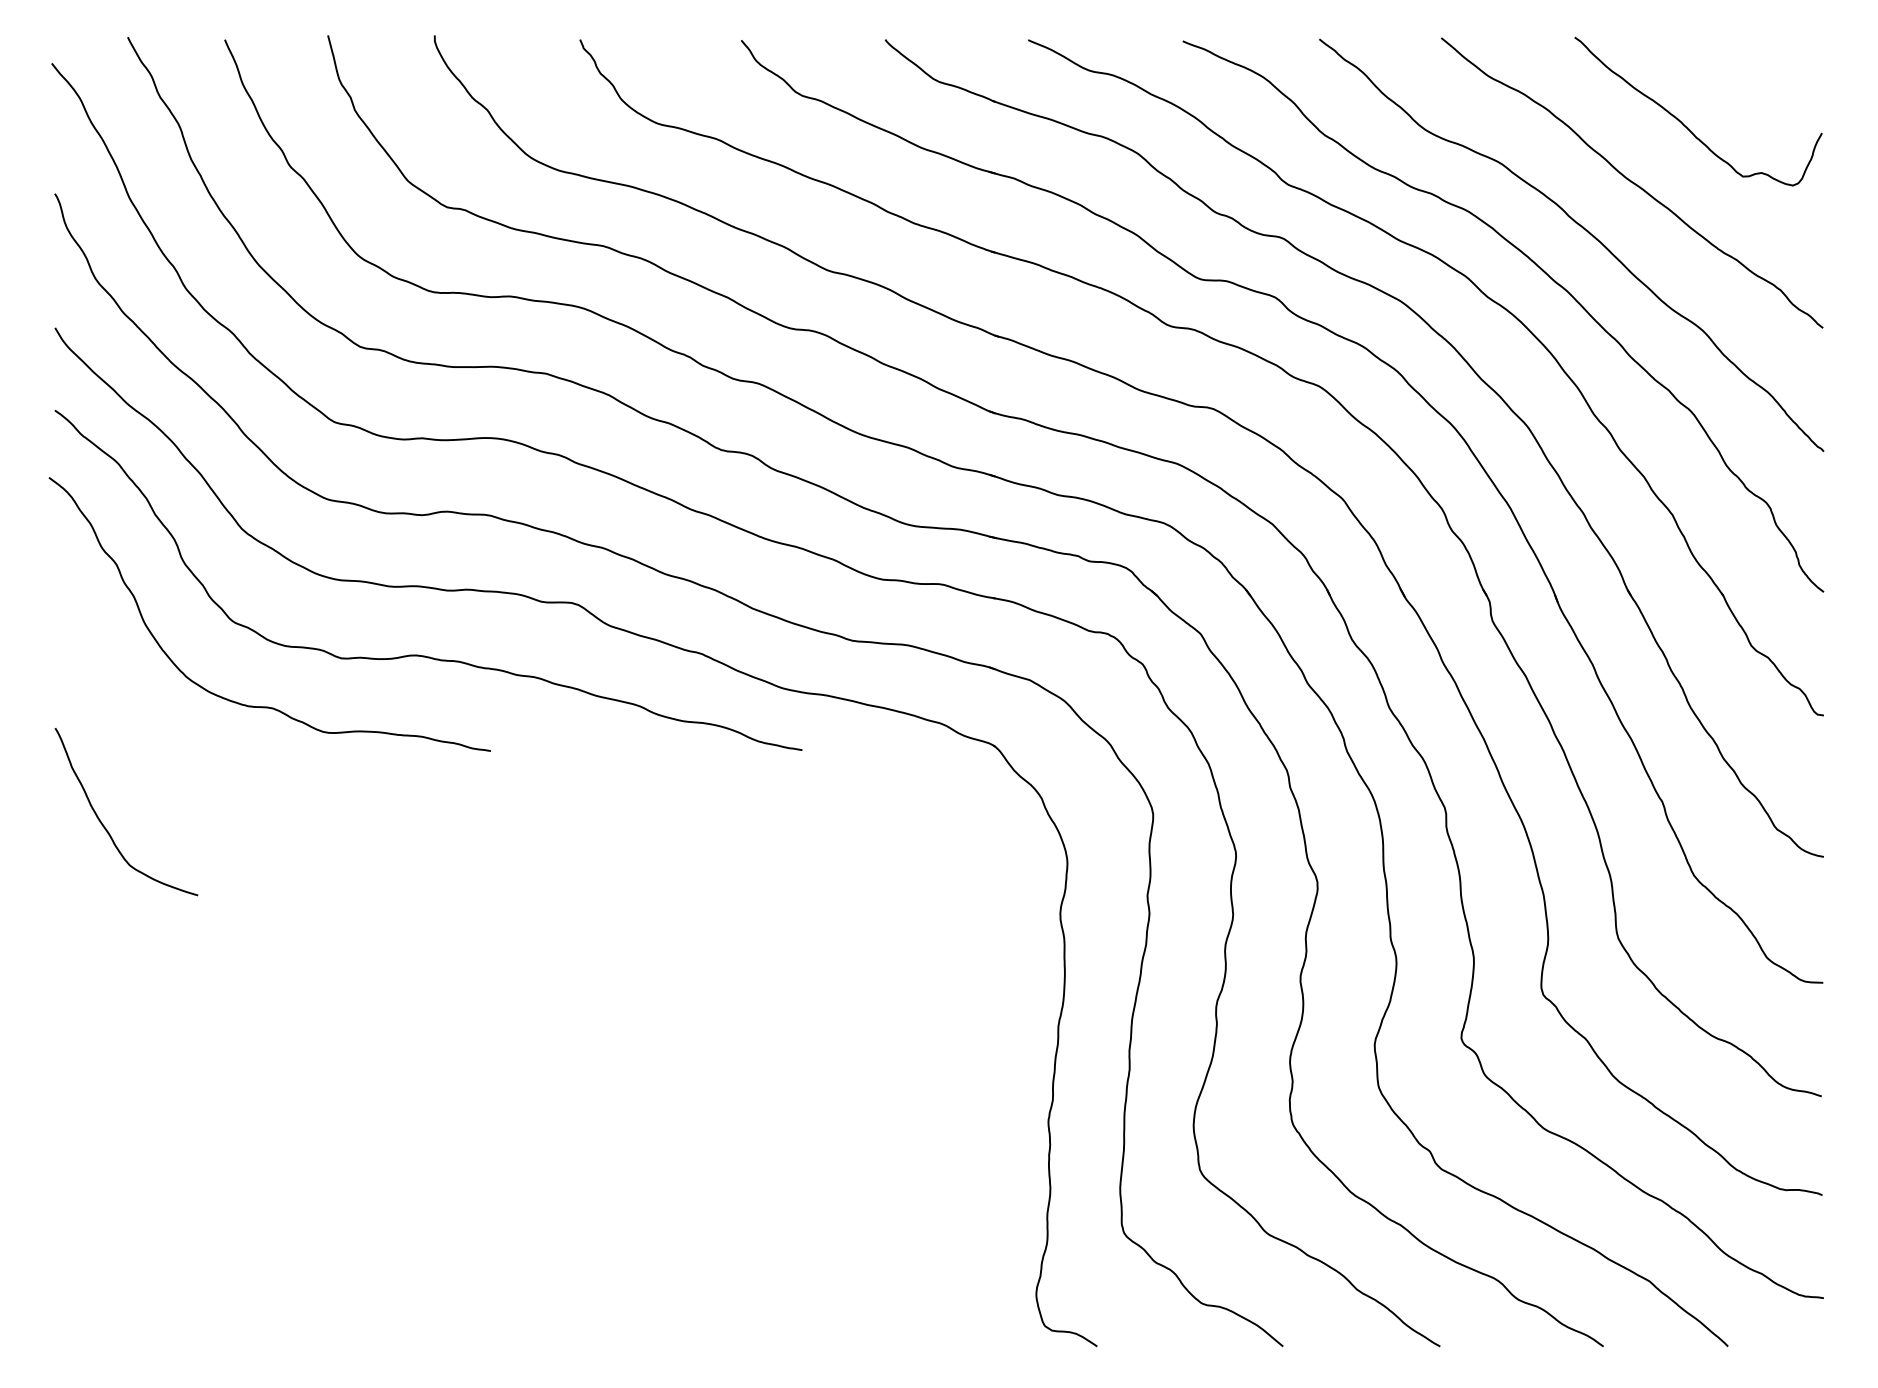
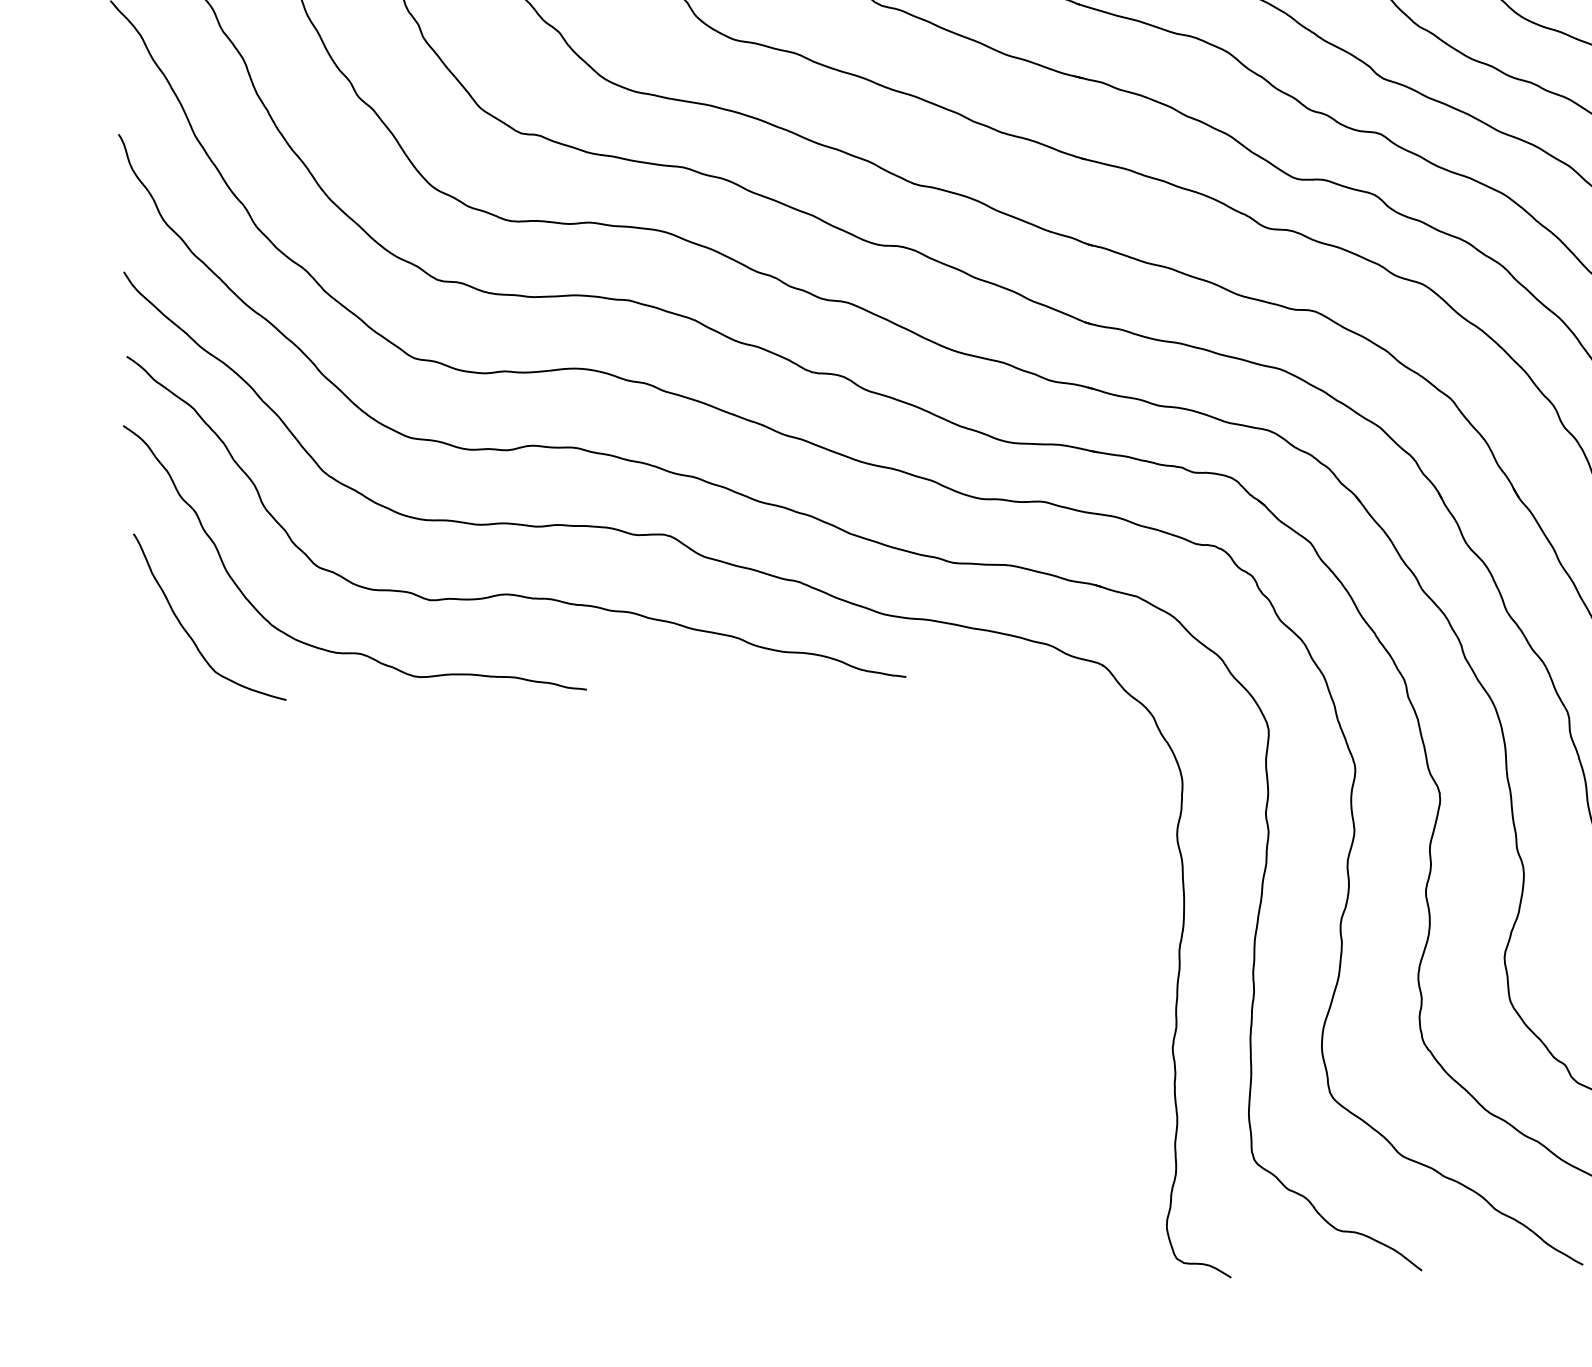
curve: (107, 829) -> (190, 635), moved

